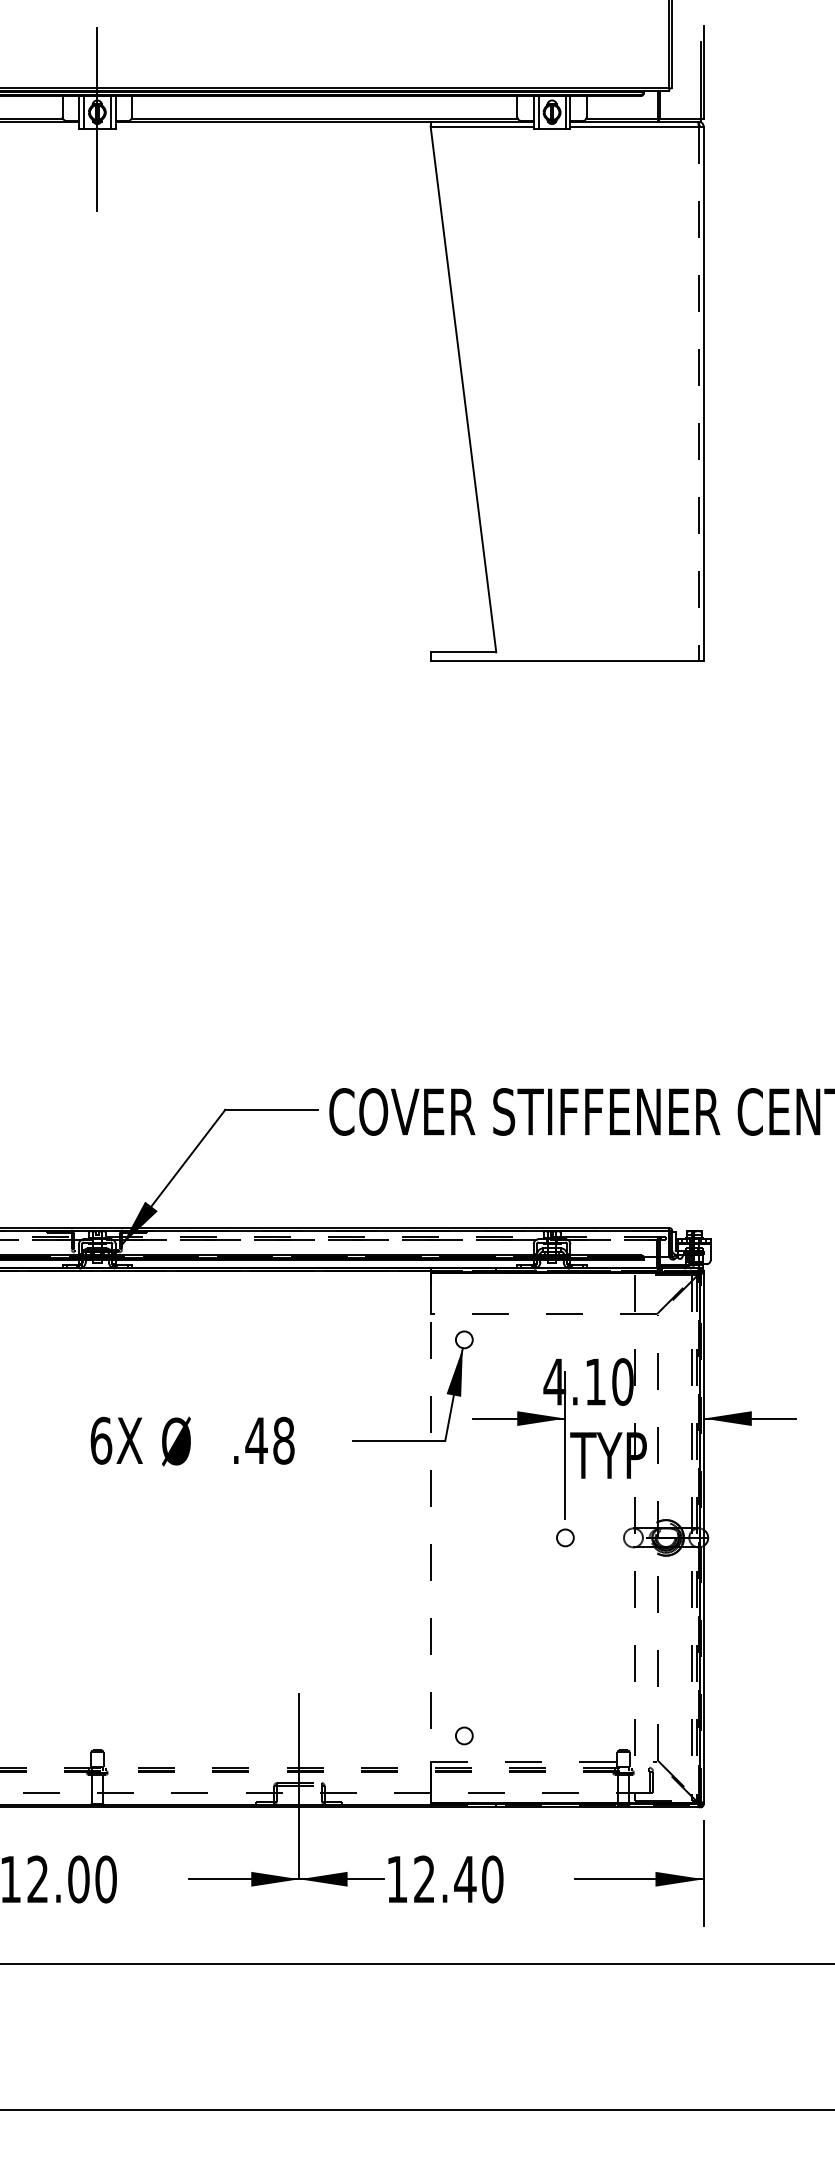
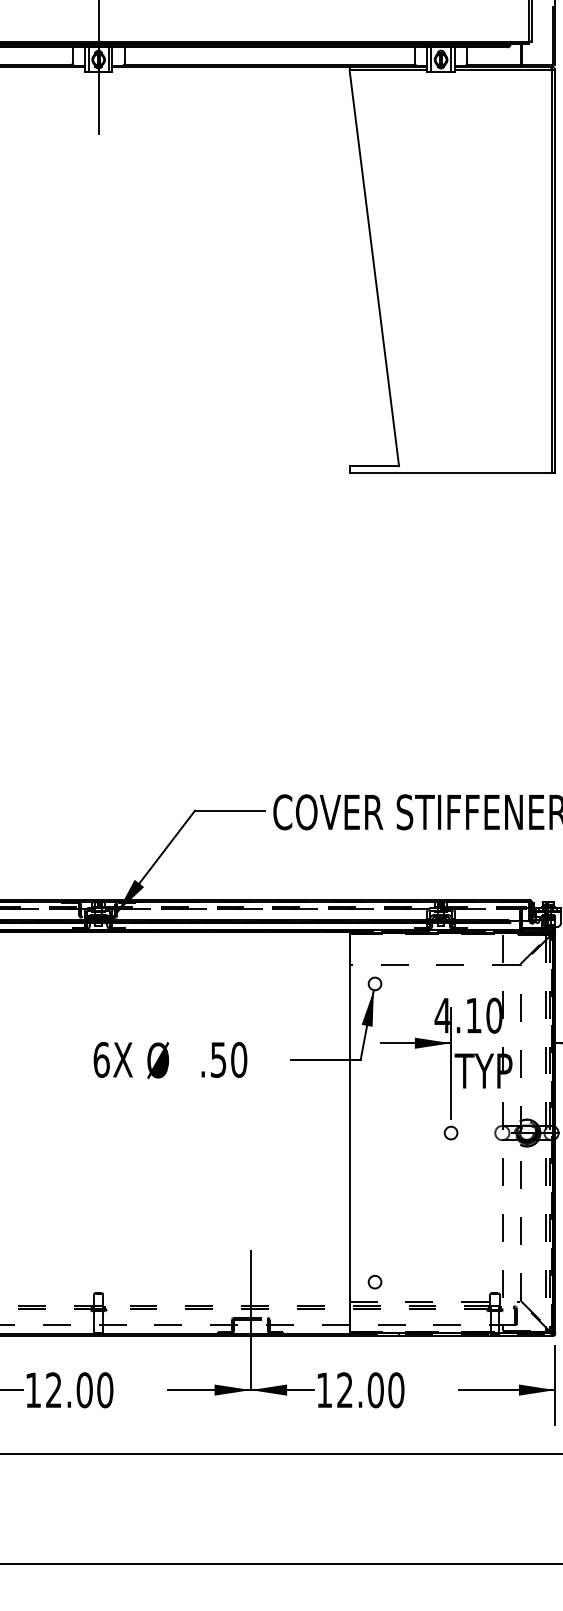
line: (698, 394) -> (551, 272), dashed -> solid
text: (269, 1440) -> (228, 1059), .48 -> .50
line: (430, 1537) -> (349, 1132), dashed -> solid
text: (465, 1879) -> (375, 1390), 12.40 -> 12.00

